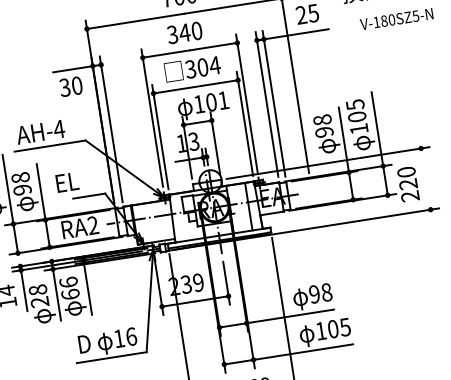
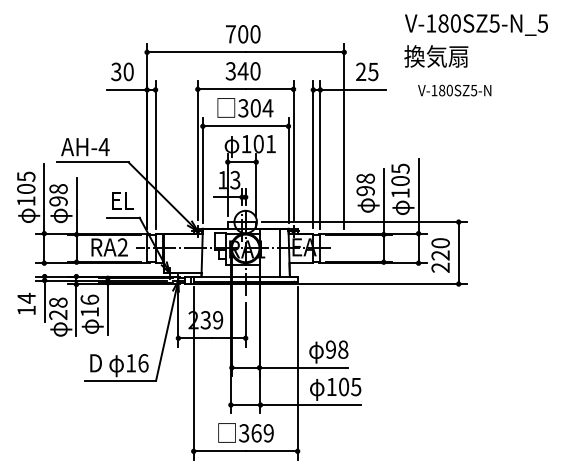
text: (71, 86) -> (122, 71), moved
line: (425, 178) -> (458, 252), added
text: (66, 182) -> (122, 200), moved
text: (70, 293) -> (89, 311), 66 -> 16

